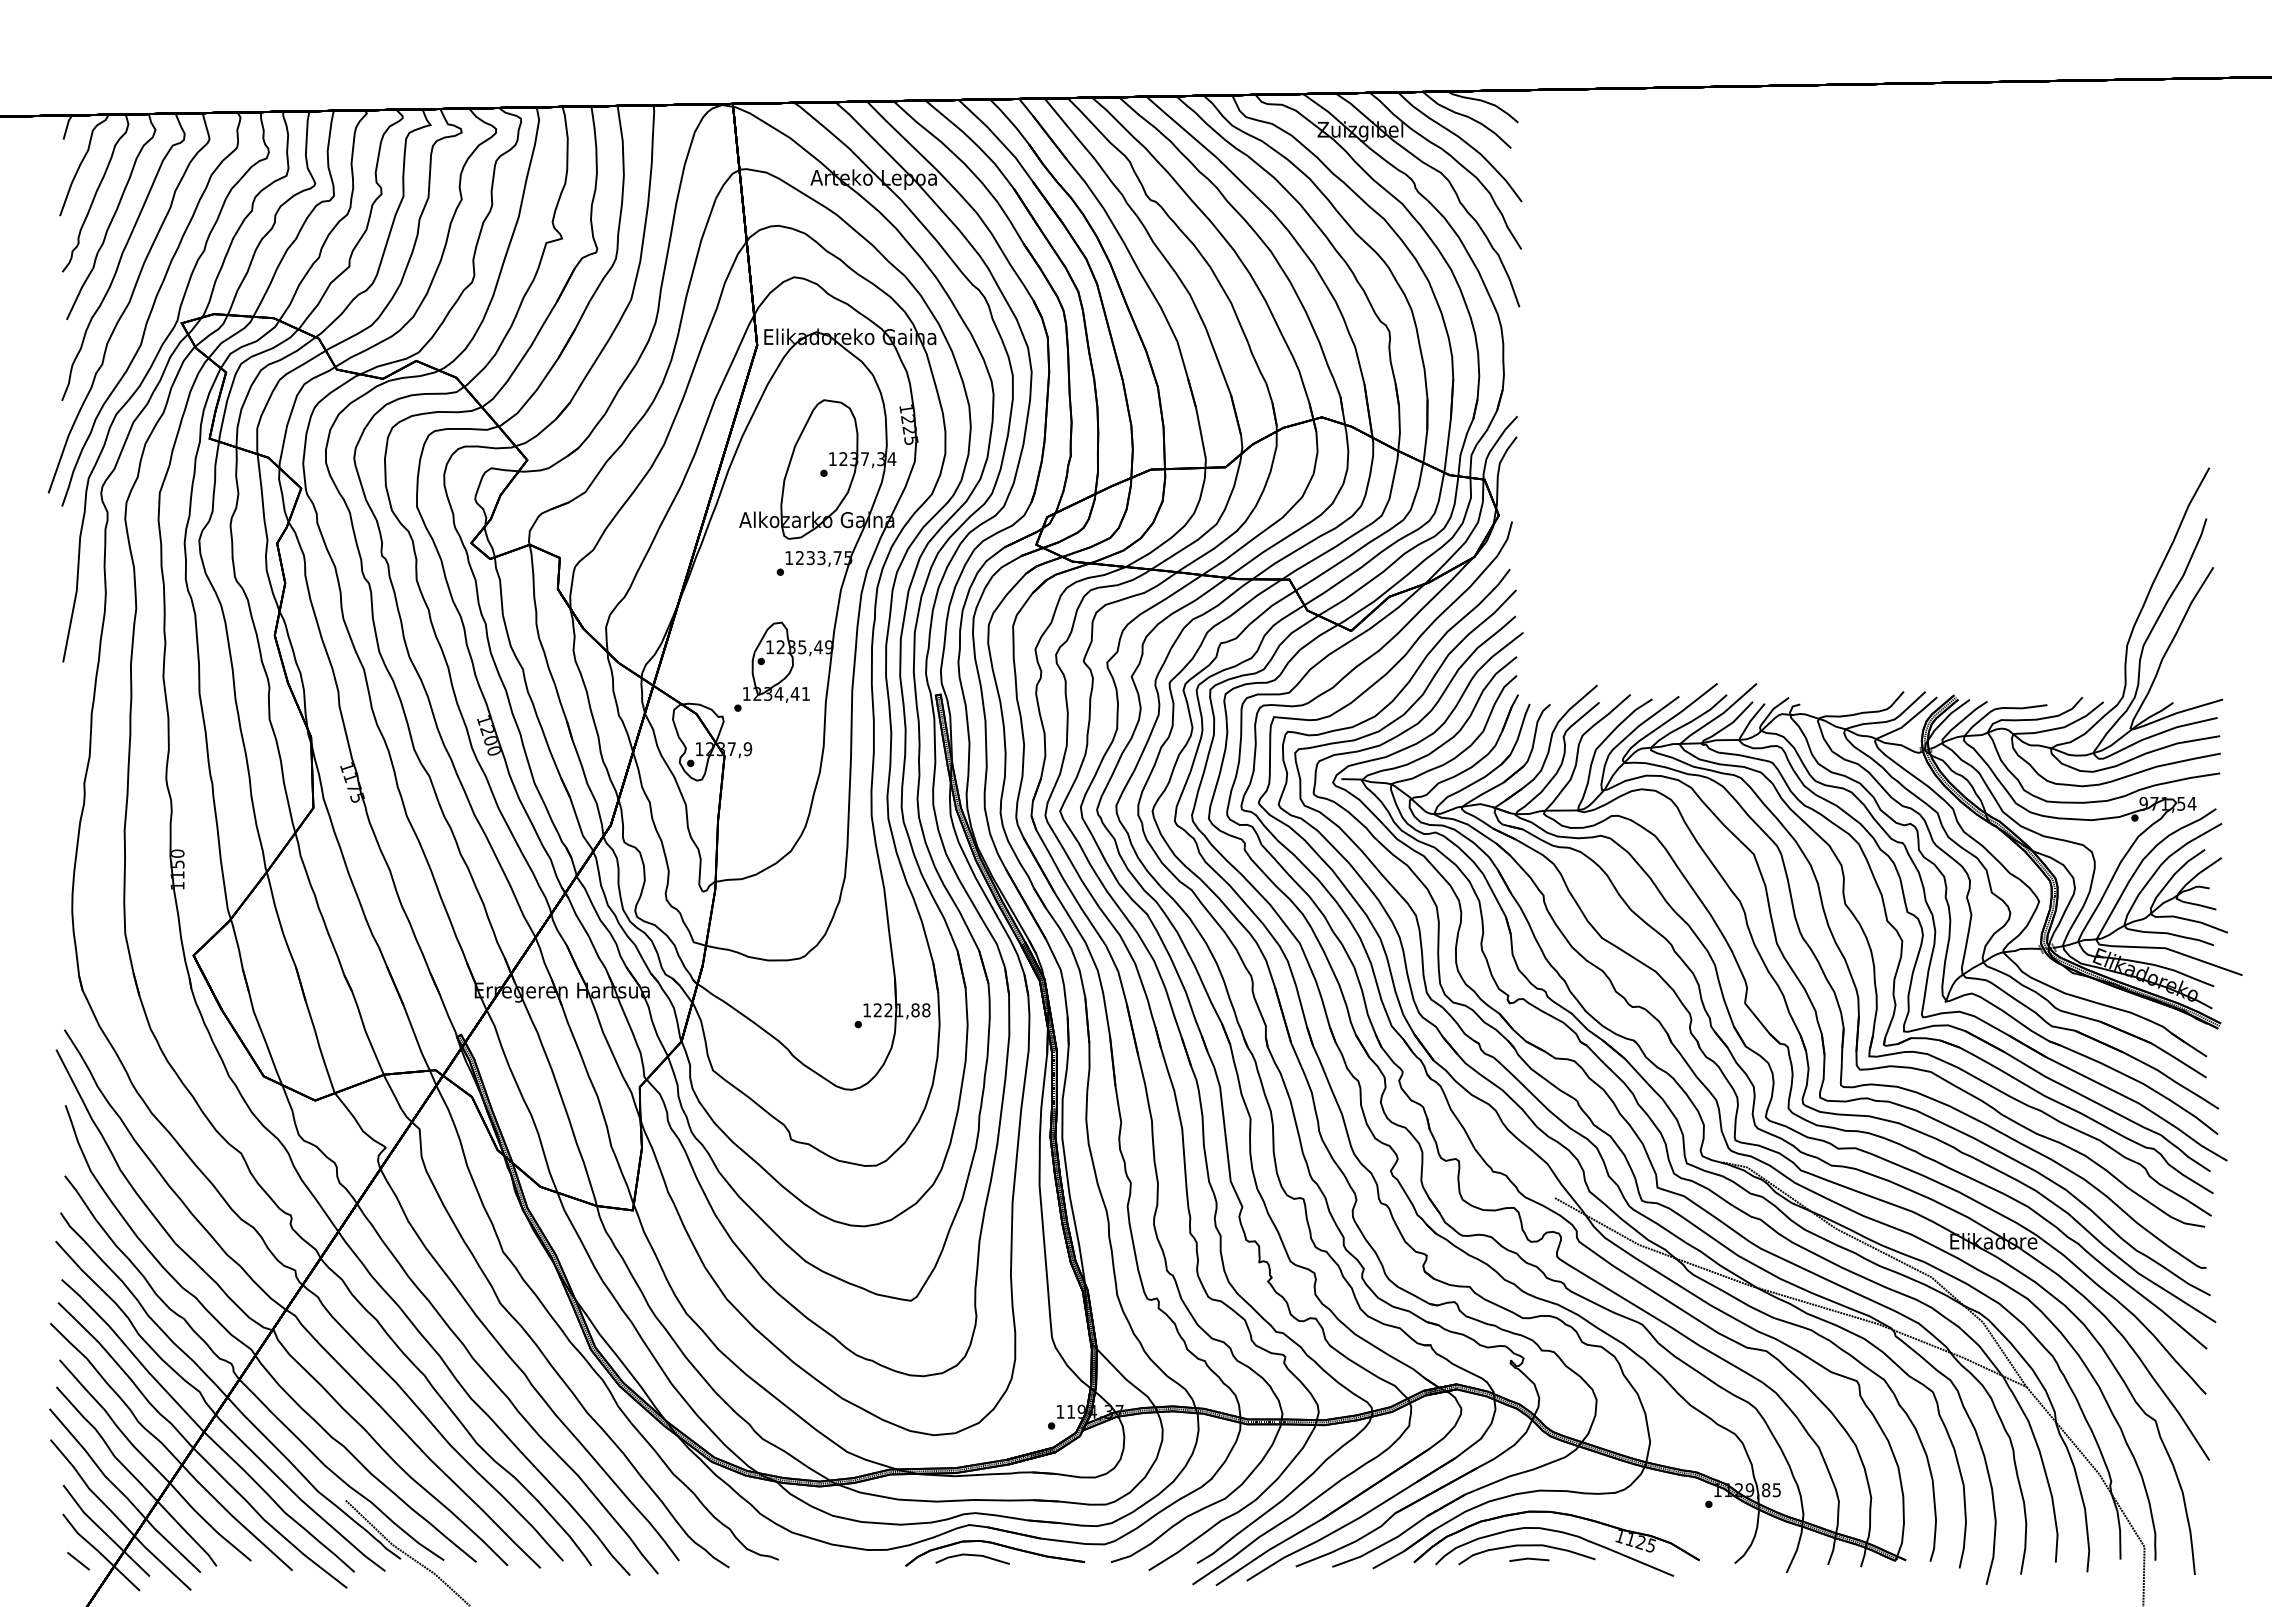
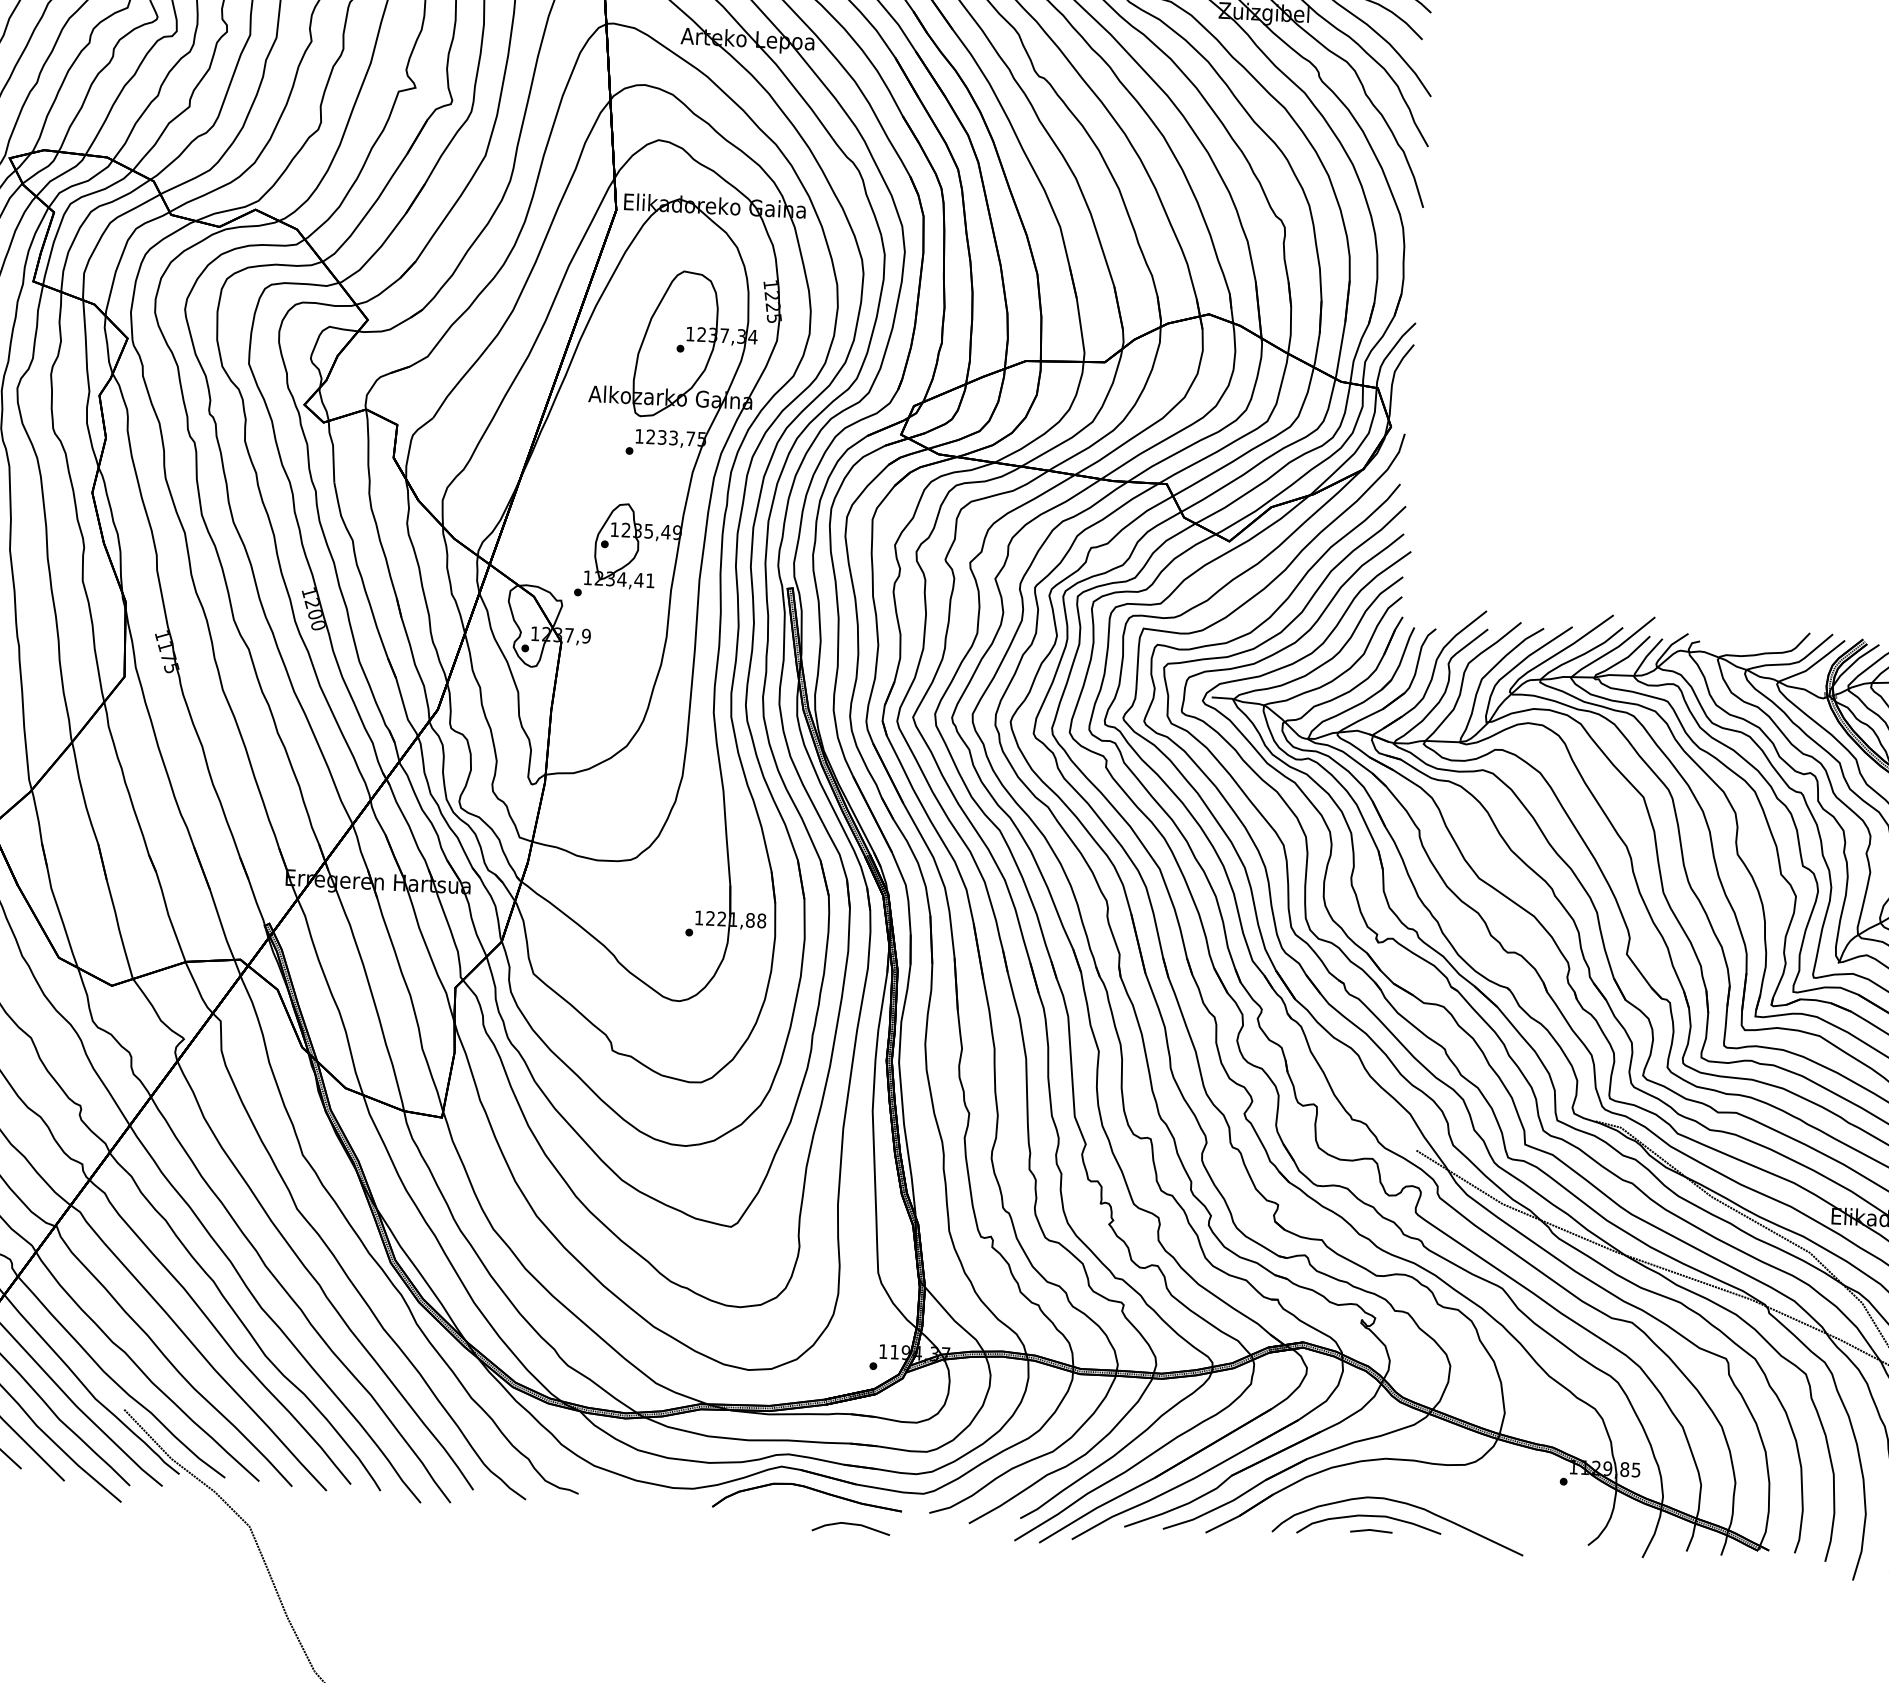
part: (1558, 1514) -> (1404, 1484), removed
line: (973, 1556) -> (852, 1525), moved

